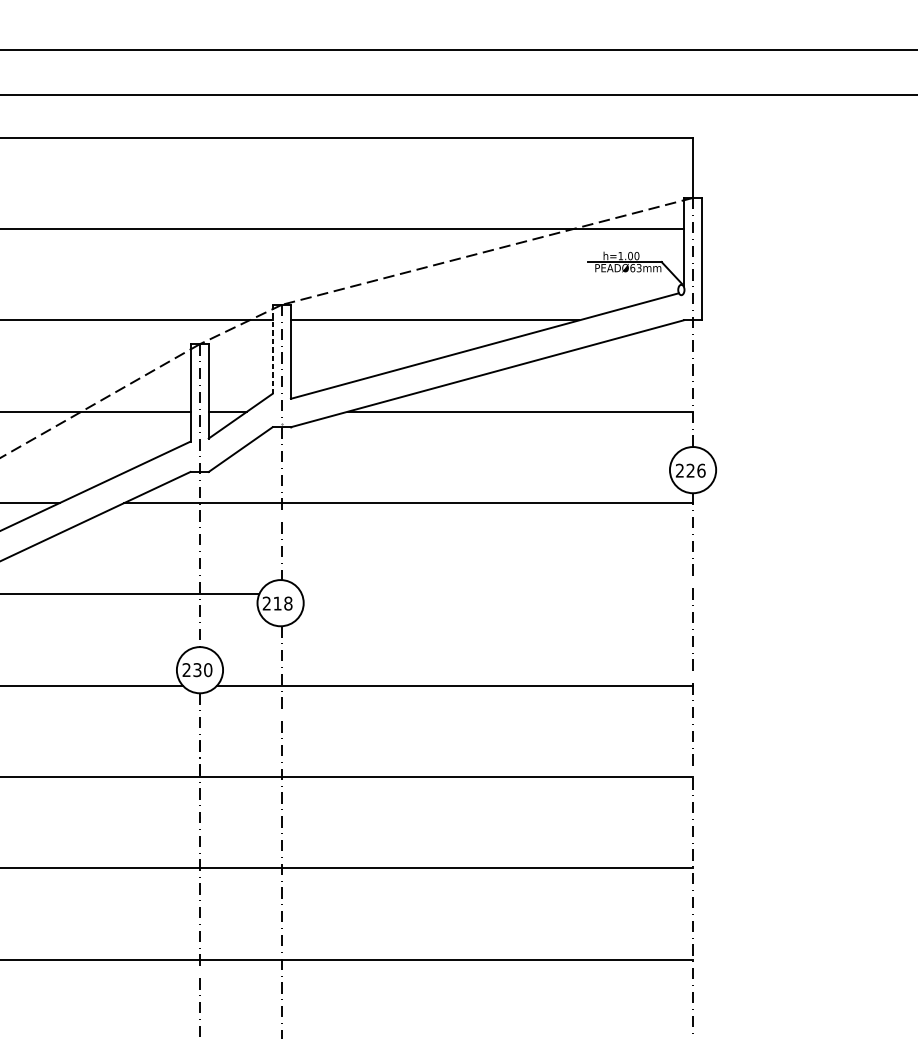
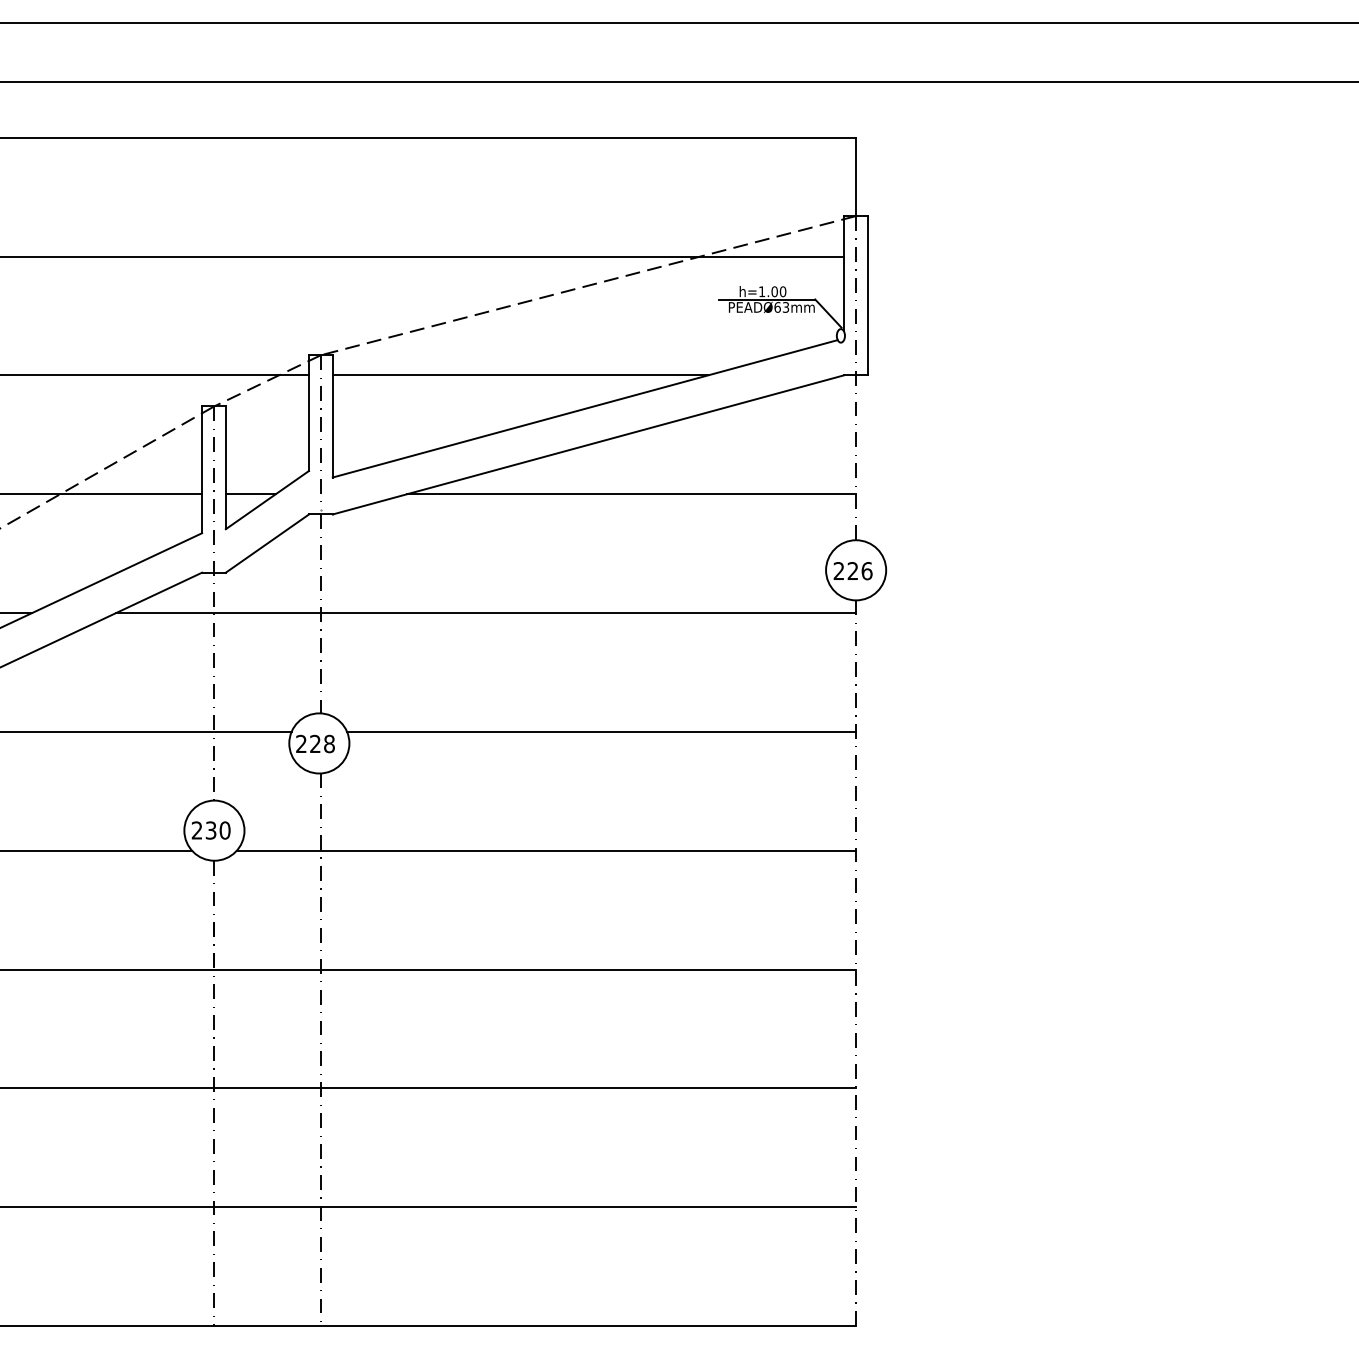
line: (273, 349) -> (309, 413), dashed -> solid
line: (497, 593) -> (601, 731), added
text: (277, 603) -> (315, 743), 218 -> 228

